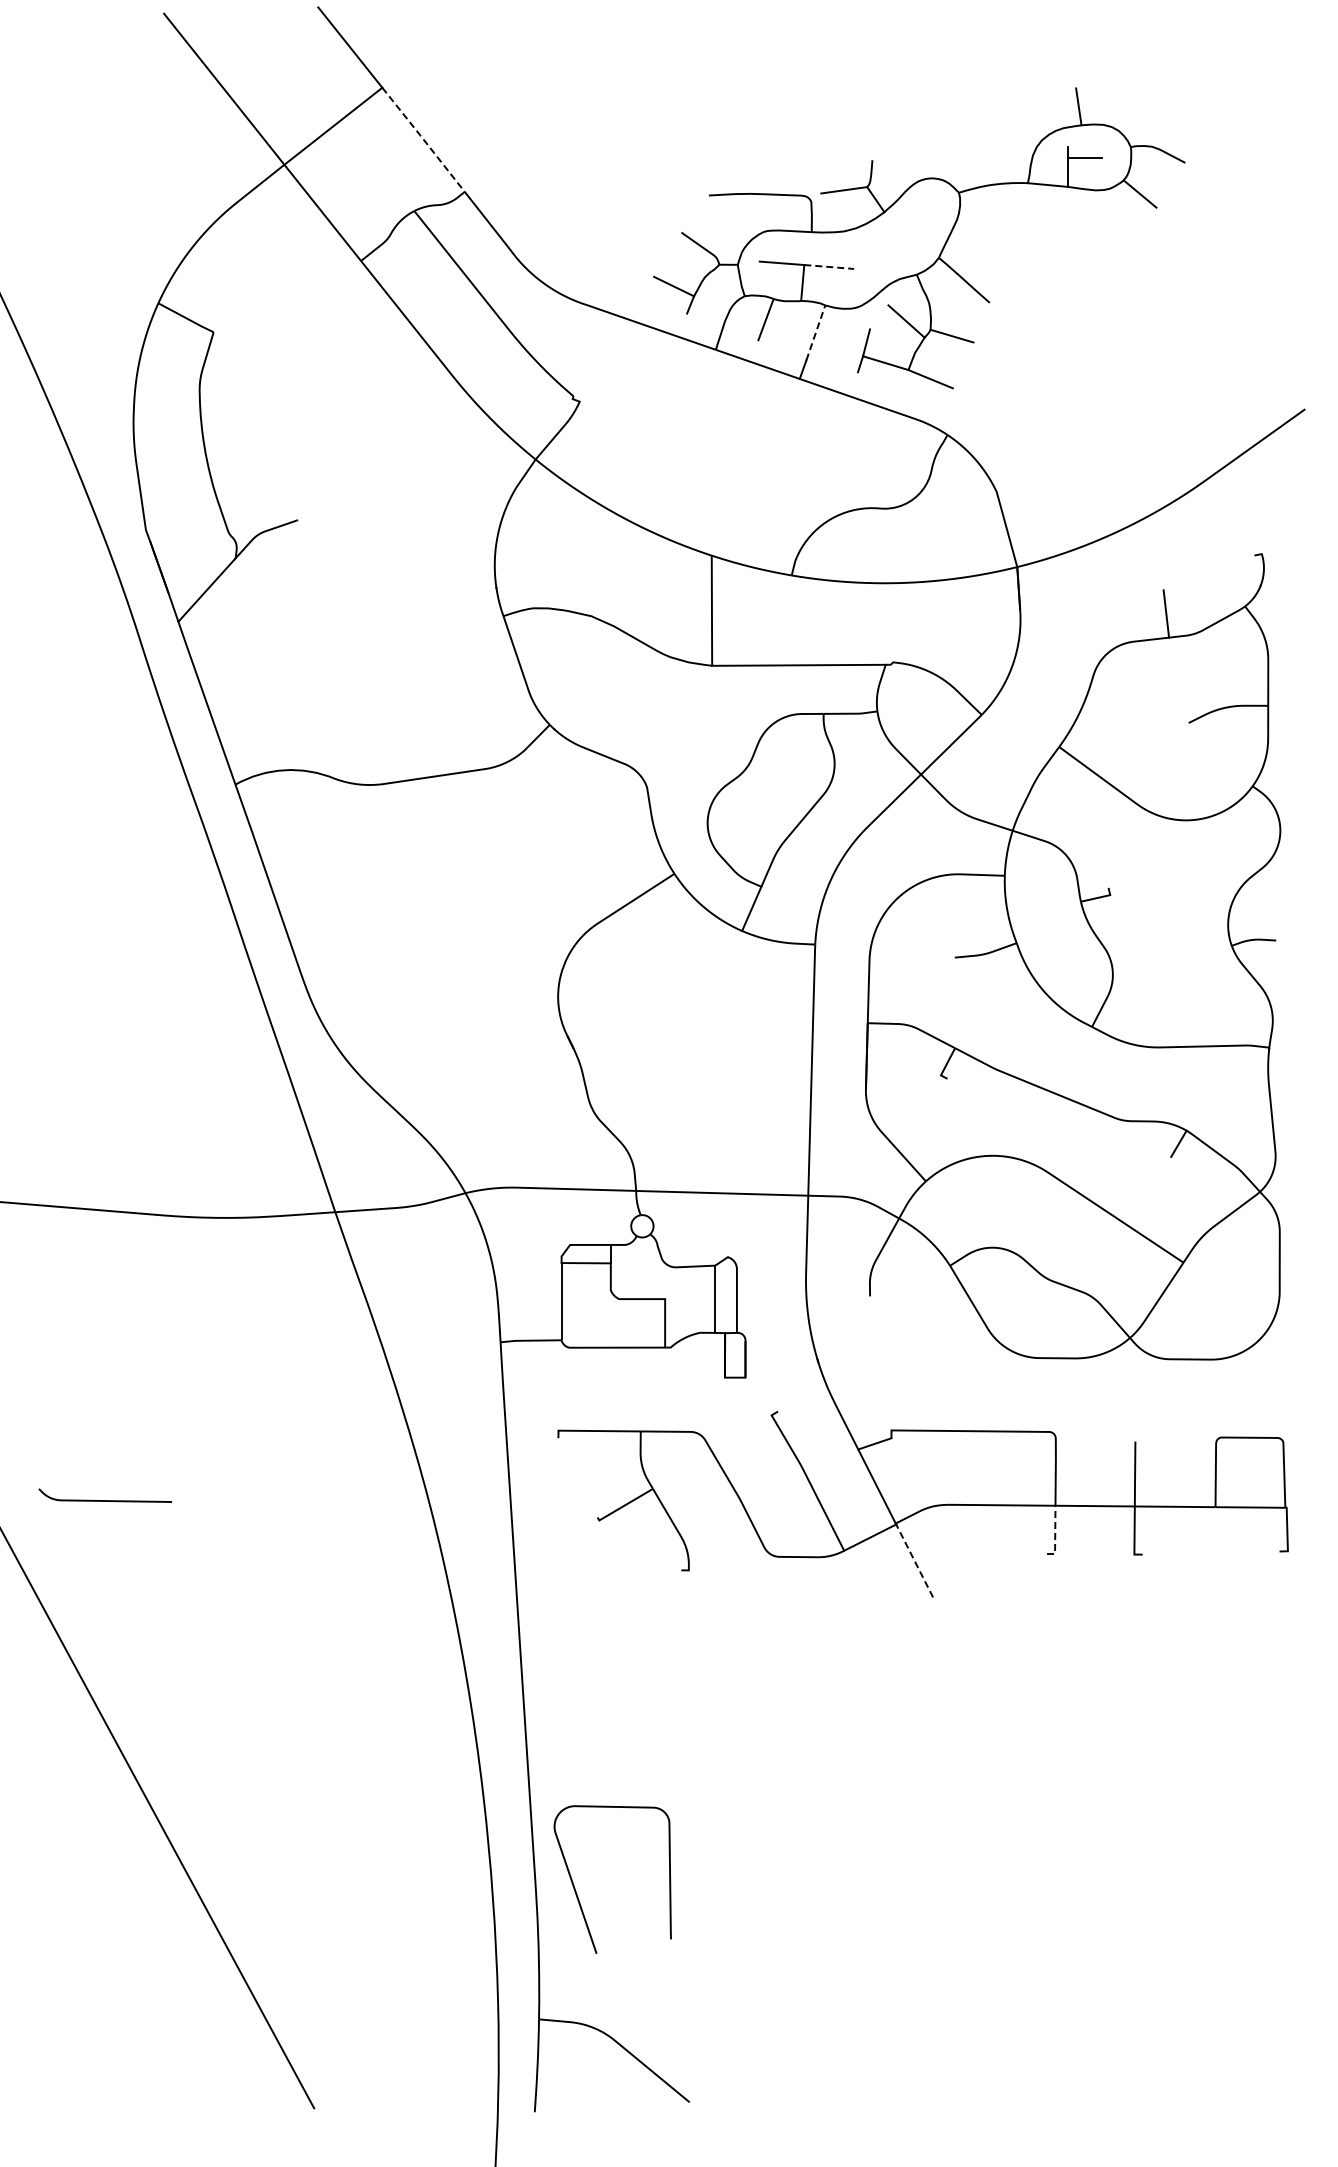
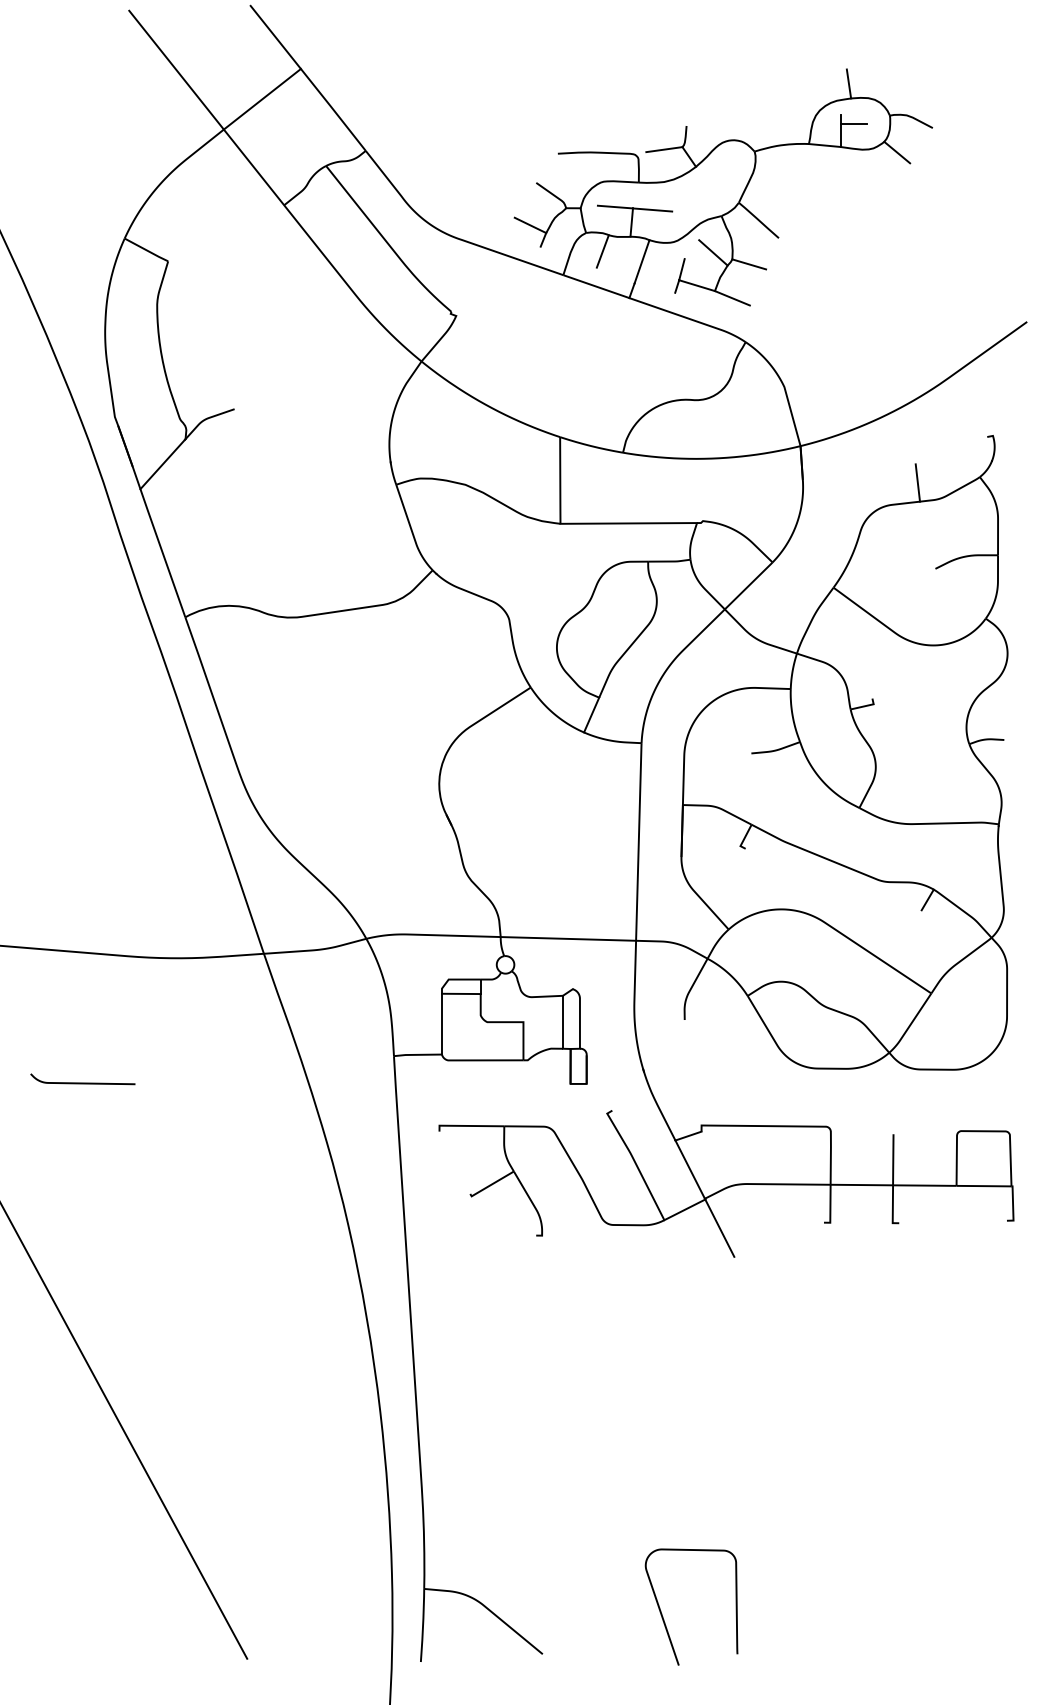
line: (423, 139) -> (333, 109), dashed -> solid
line: (829, 267) -> (652, 210), dashed -> solid
line: (816, 332) -> (642, 261), dashed -> solid
curve: (104, 1500) -> (82, 1083), moved
line: (1055, 1534) -> (830, 1207), dashed -> solid
line: (914, 1560) -> (719, 1227), dashed -> solid
curve: (576, 1890) -> (663, 1615), moved

